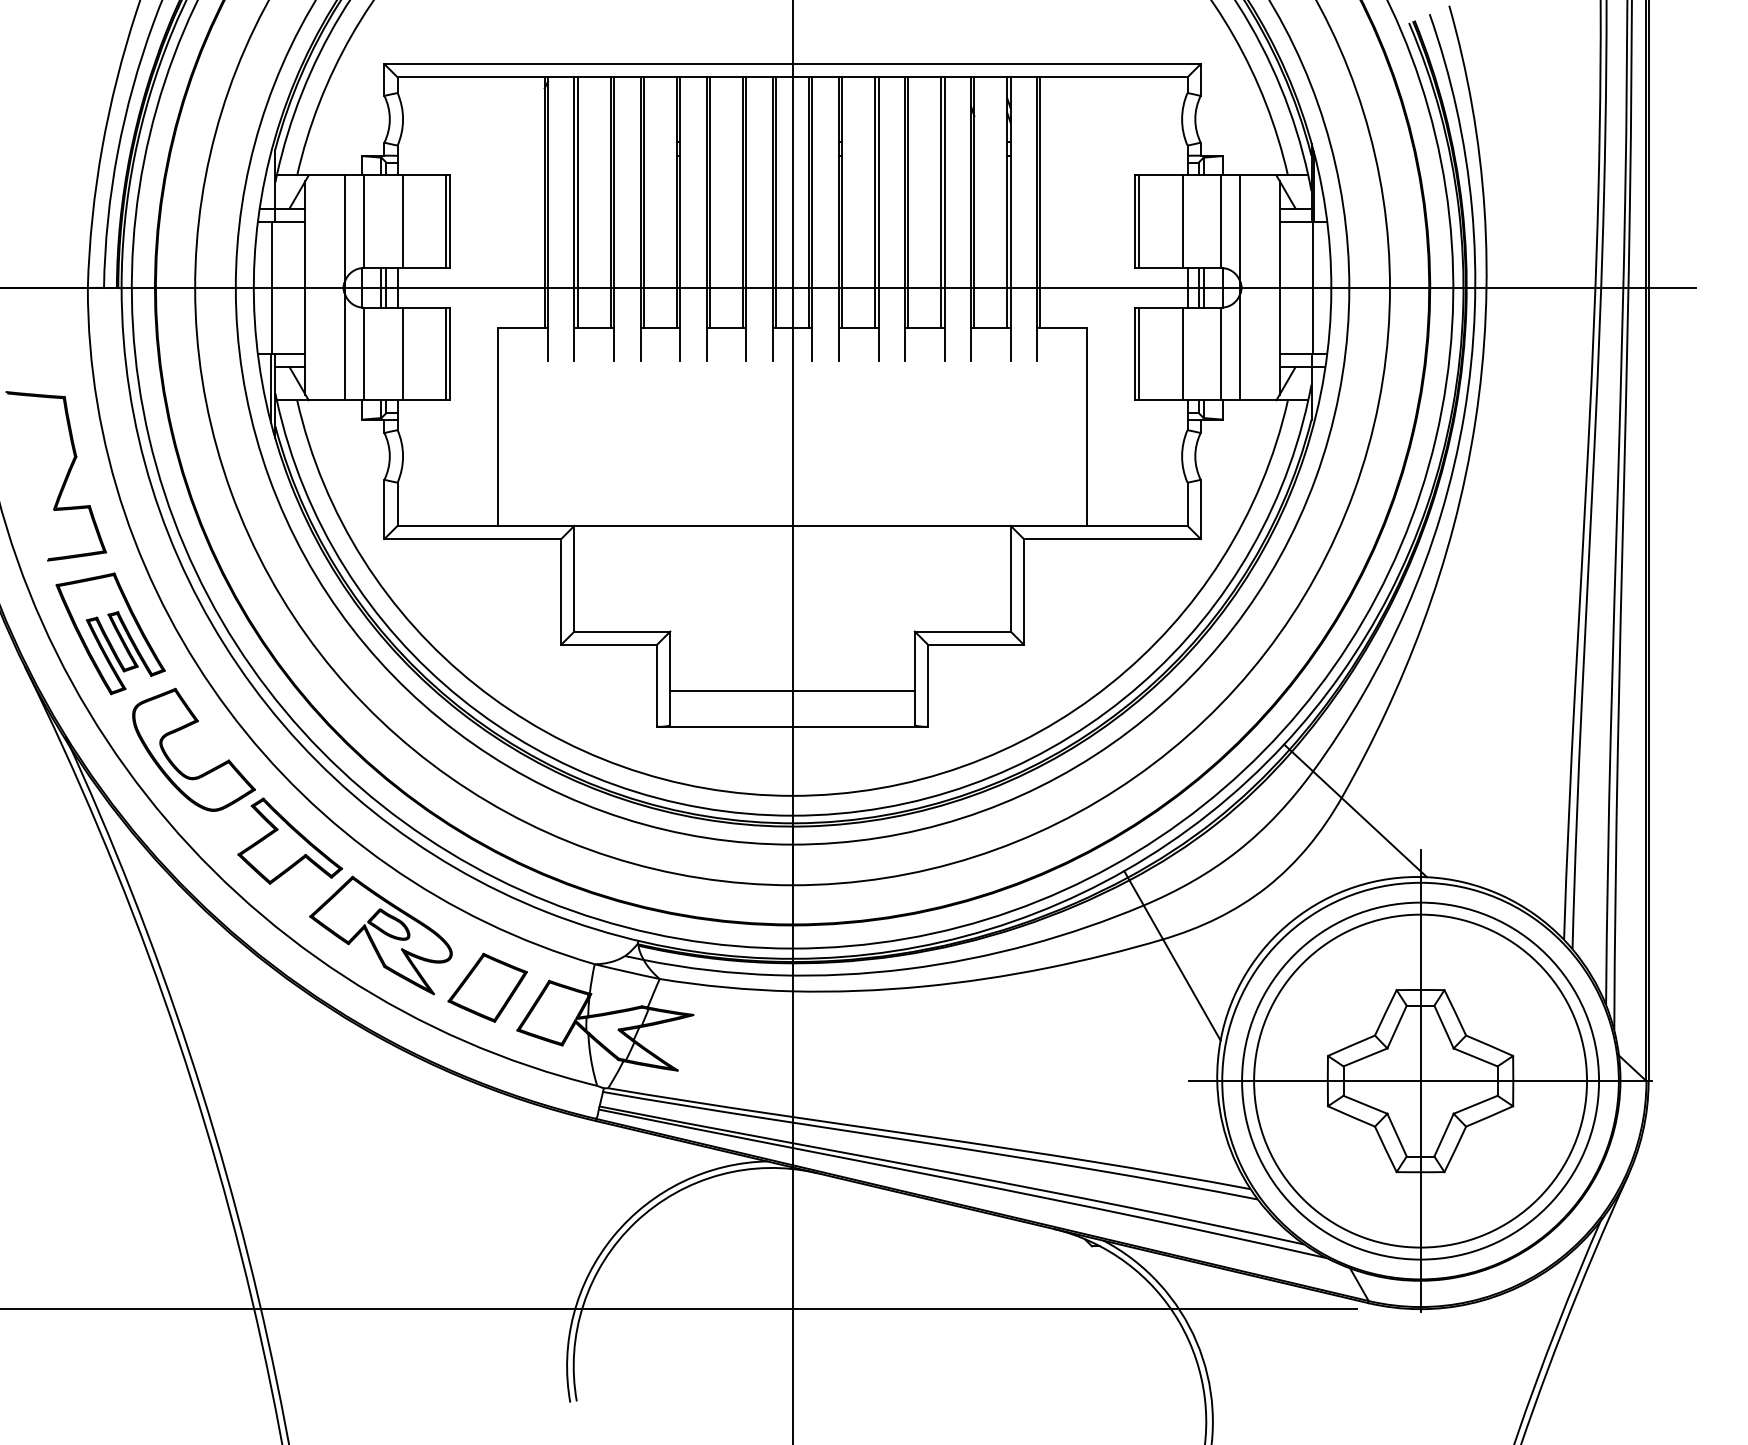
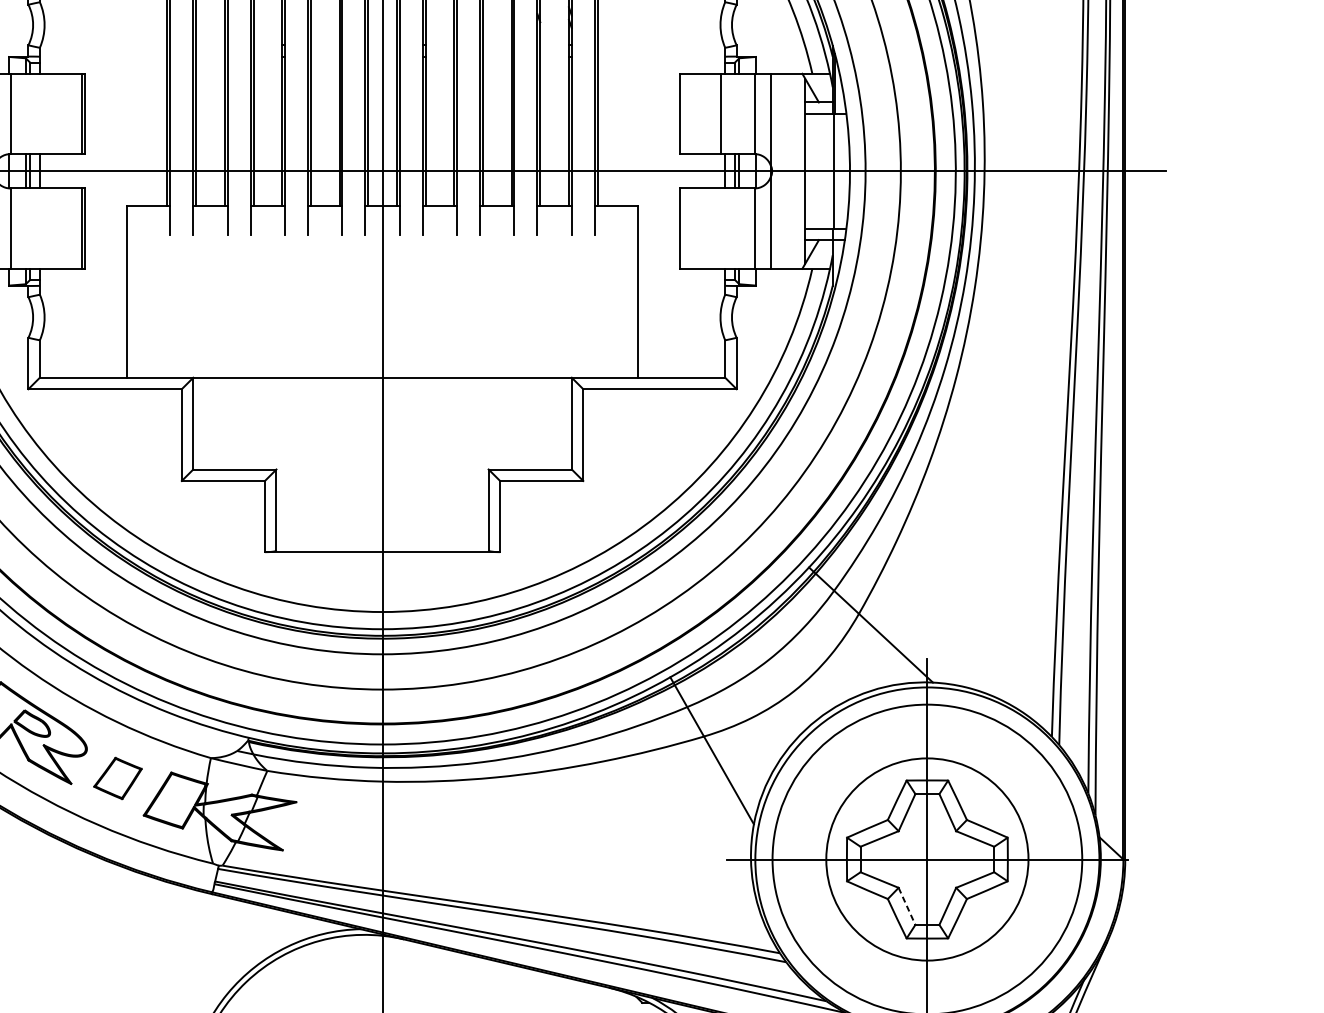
line: (402, 221) -> (44, 113), removed
line: (1139, 221) -> (683, 113), removed
line: (402, 353) -> (44, 228), removed
line: (1139, 353) -> (683, 228), removed
line: (1182, 353) -> (720, 228), removed
line: (792, 691) -> (382, 521), removed
part: (487, 987) -> (117, 778), size x0.7
circle: (1420, 1080) -> (927, 858), size x0.7
line: (1397, 1135) -> (907, 906), solid -> dashed

